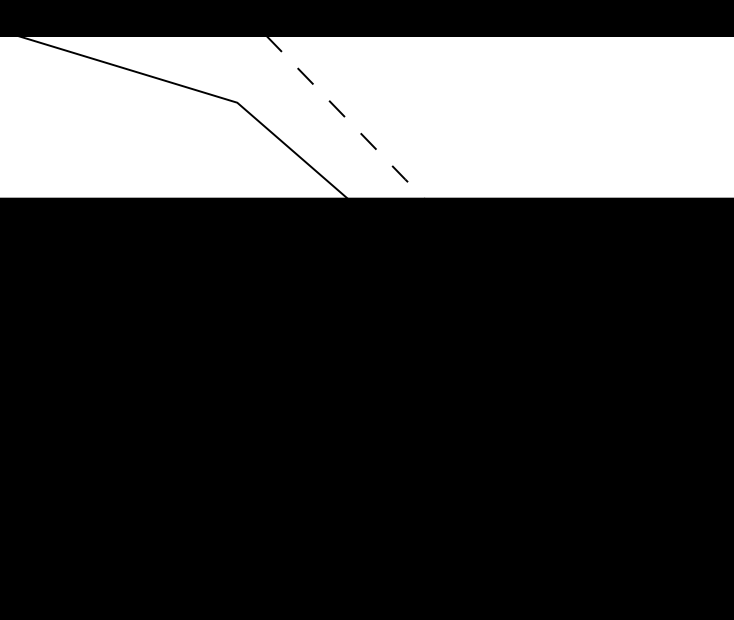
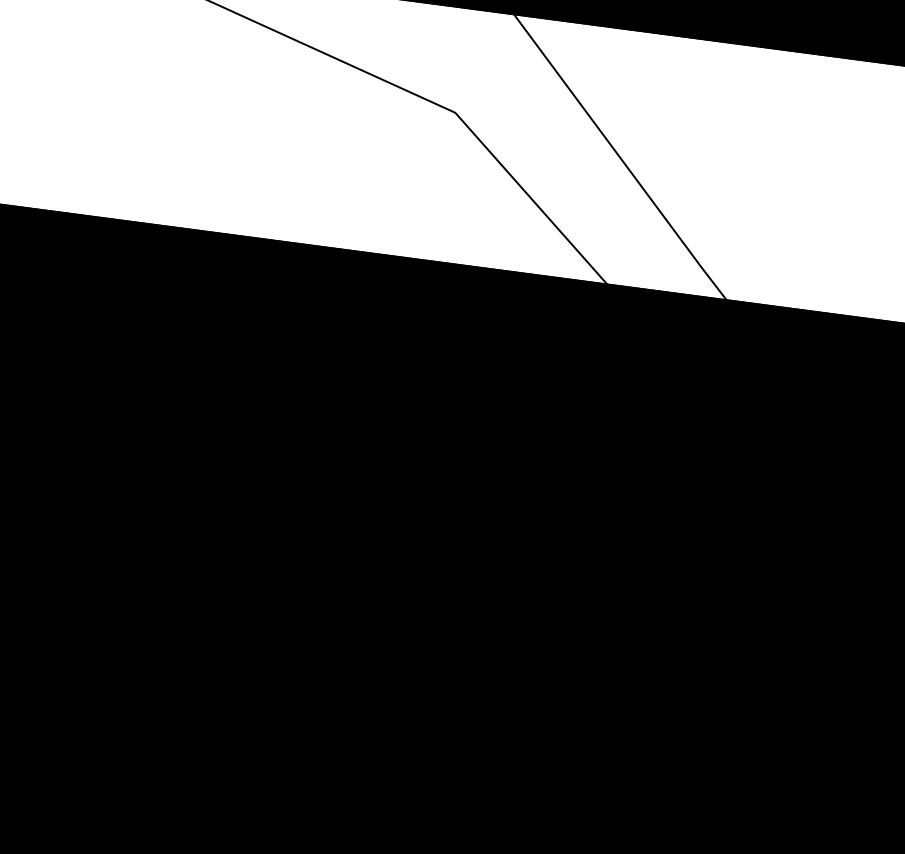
line: (345, 117) -> (620, 157), dashed -> solid

